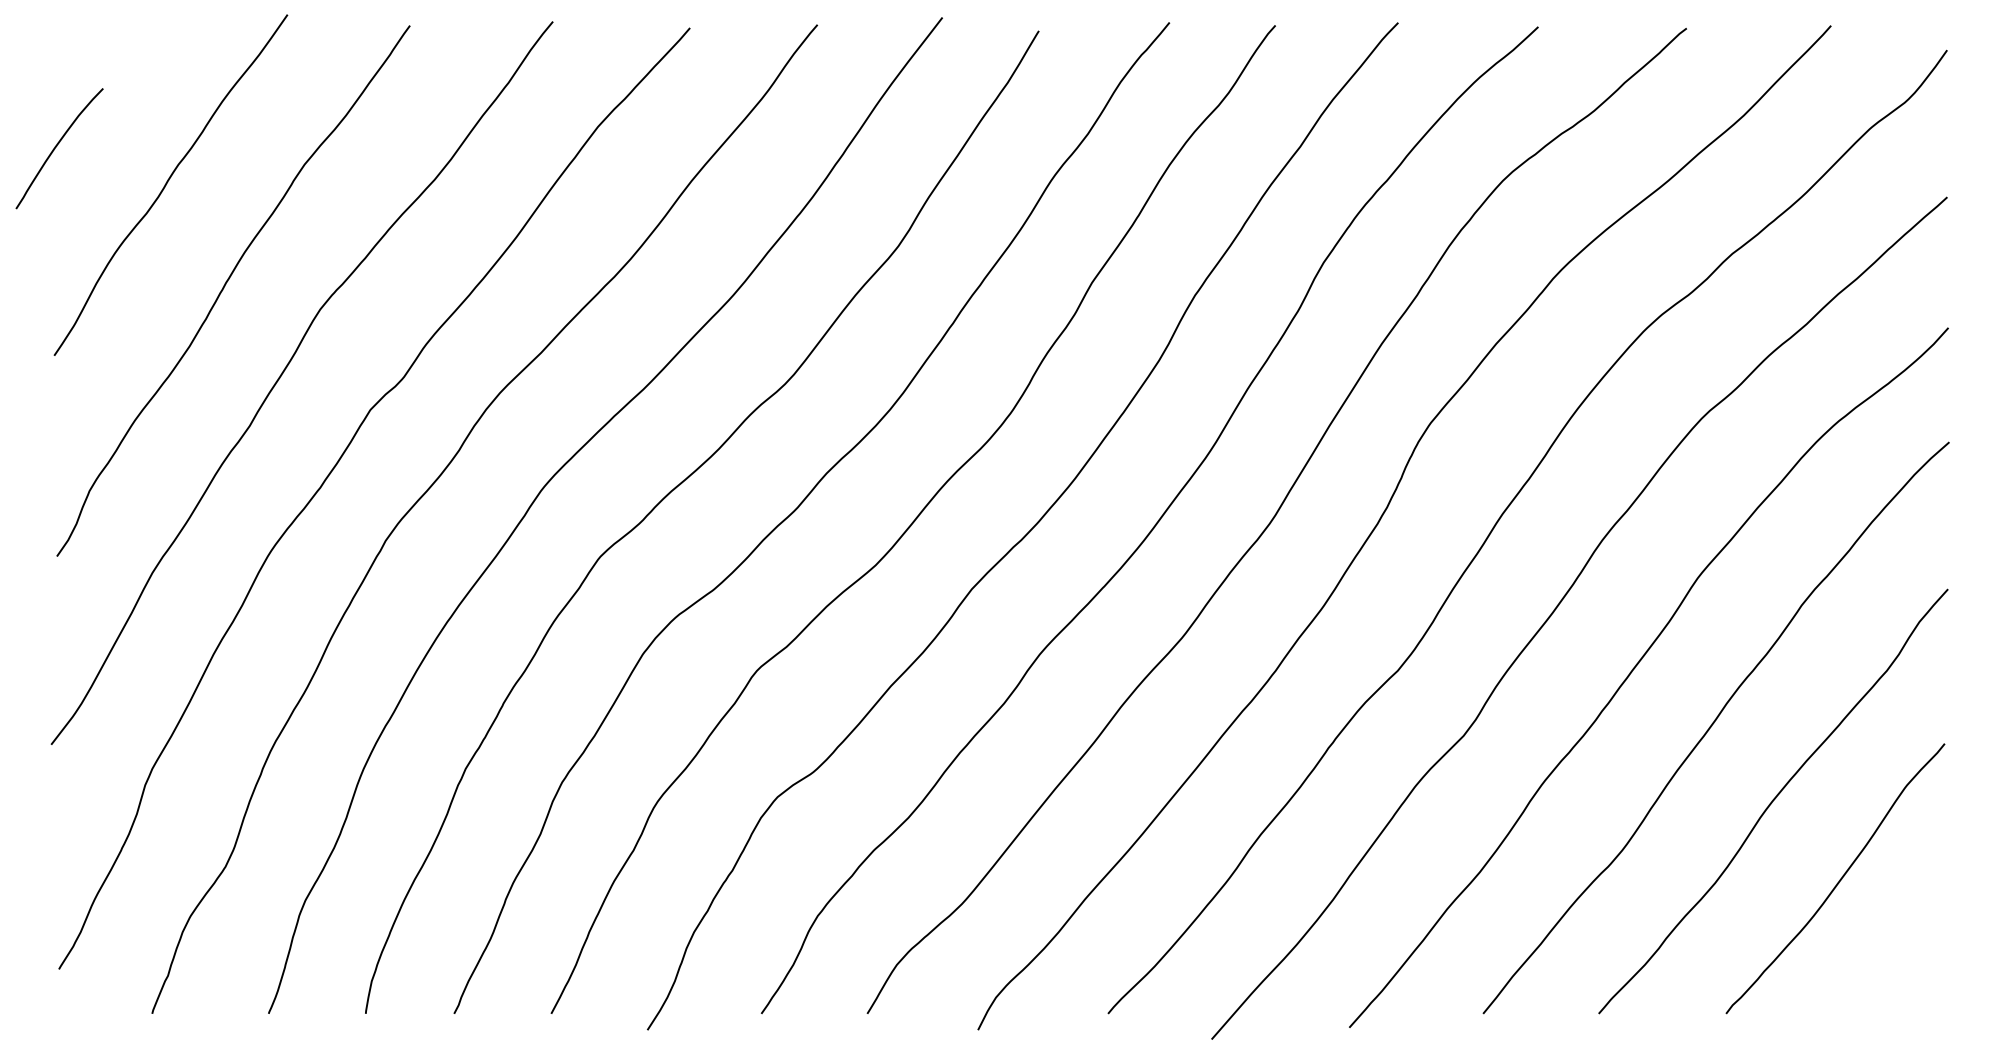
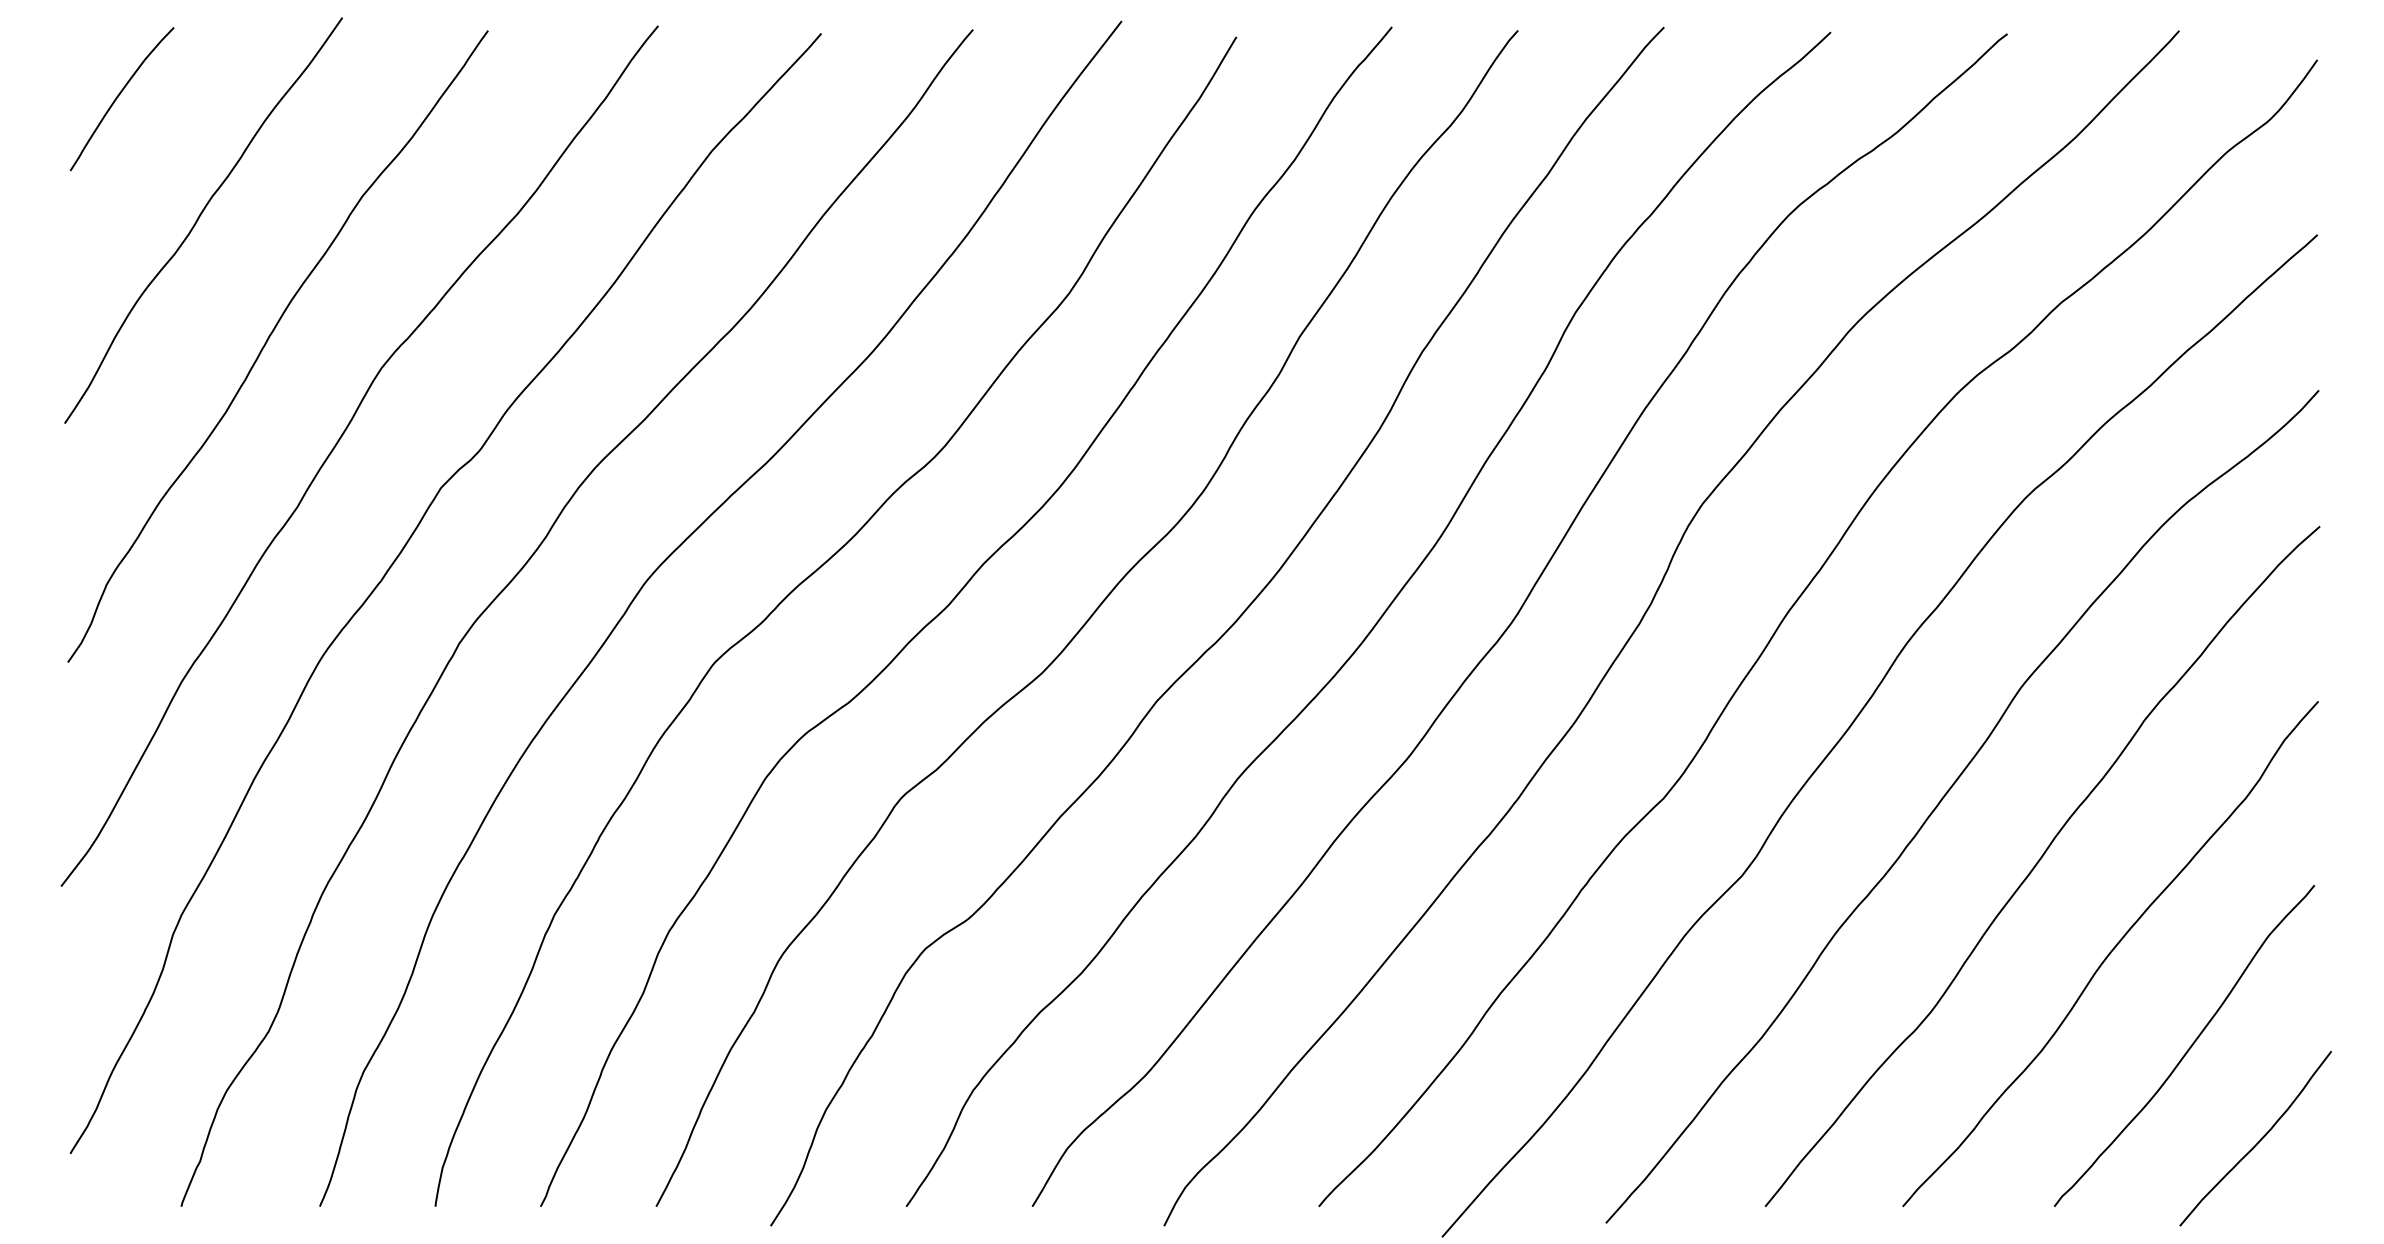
curve: (56, 147) -> (118, 97), moved
curve: (1898, 957) -> (2259, 1139), added

